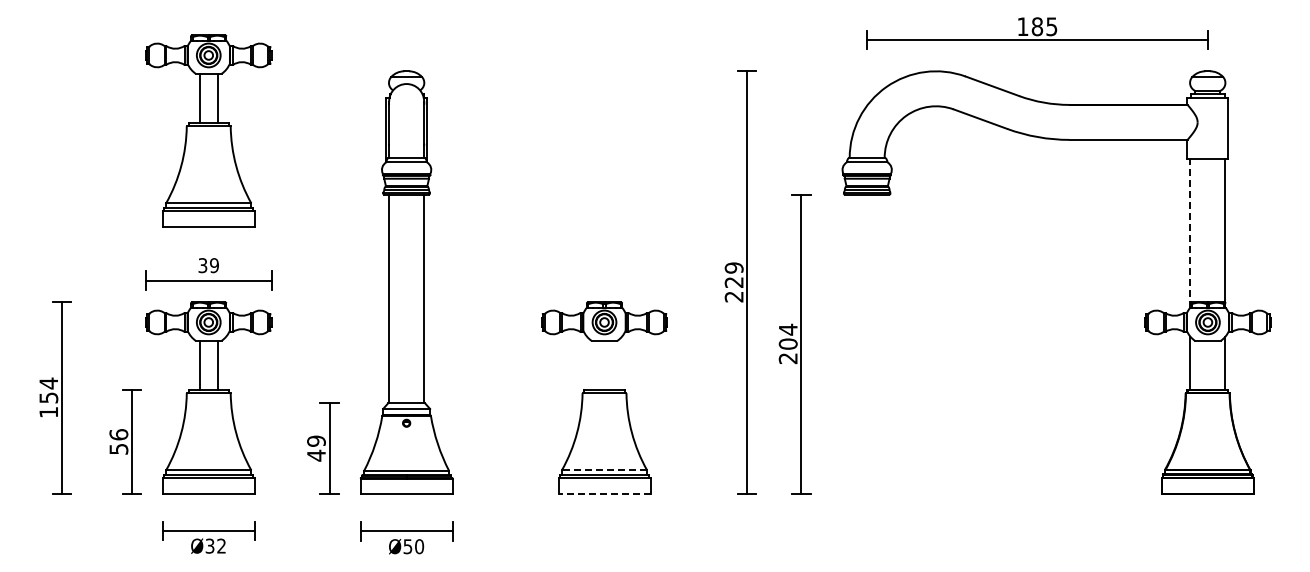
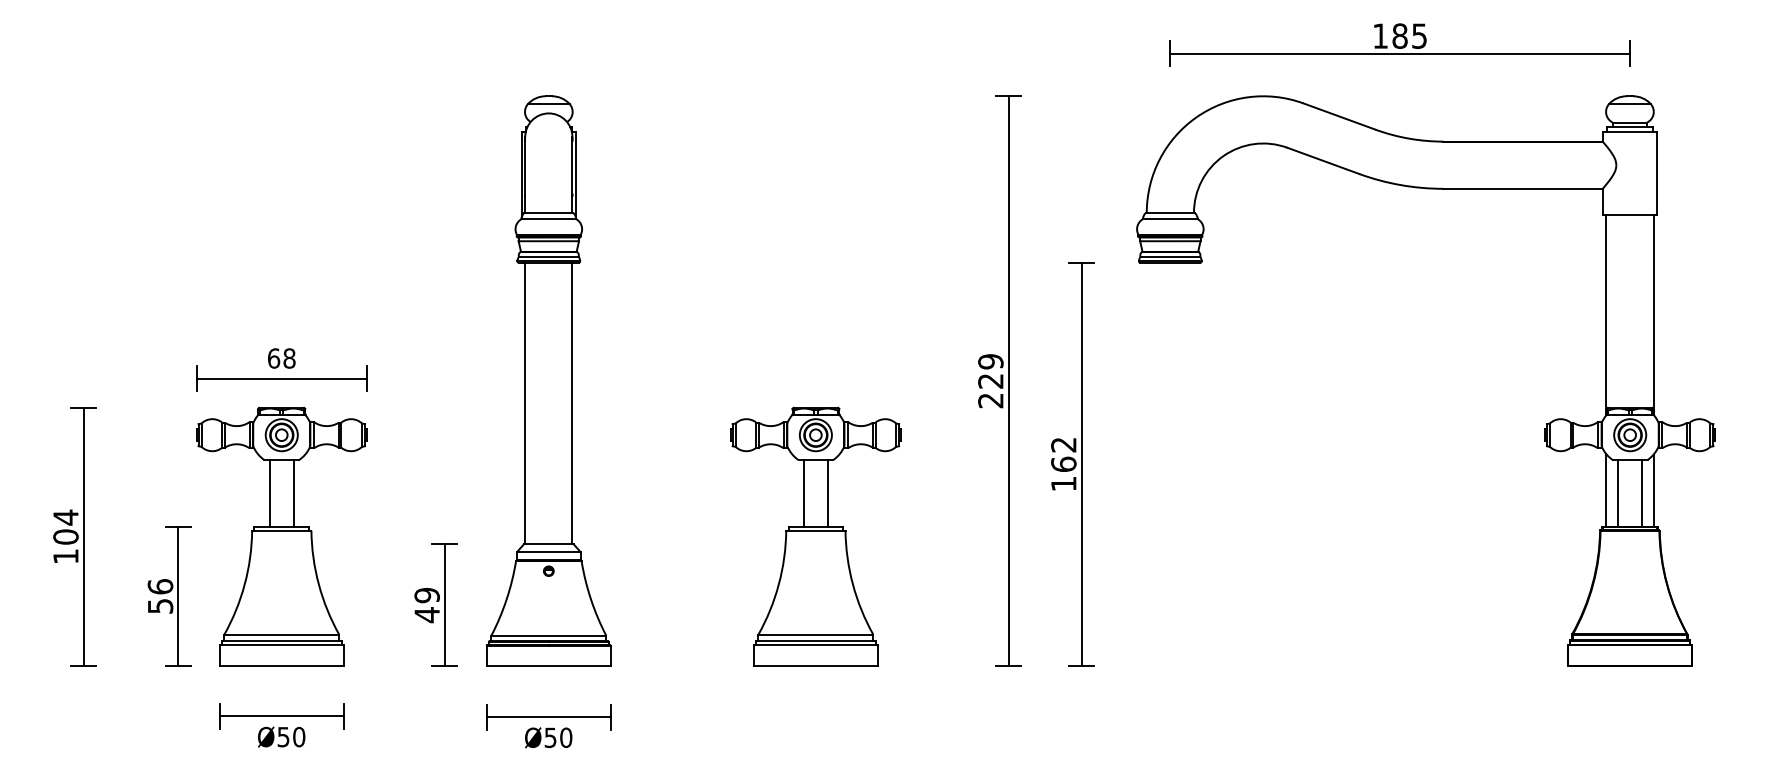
part: (208, 130) -> (281, 176), removed
line: (1190, 233) -> (1606, 315), dashed -> solid
text: (208, 265) -> (281, 358), 39 -> 68
text: (787, 343) -> (1062, 463), 204 -> 162
line: (595, 365) -> (803, 493), added
line: (613, 365) -> (827, 493), added
line: (1199, 365) -> (1618, 493), added
line: (1216, 365) -> (1641, 493), added
text: (48, 397) -> (65, 536), 154 -> 104
line: (604, 470) -> (815, 634), dashed -> solid
line: (604, 493) -> (815, 666), dashed -> solid
text: (216, 545) -> (292, 736), Ø32 -> Ø50

